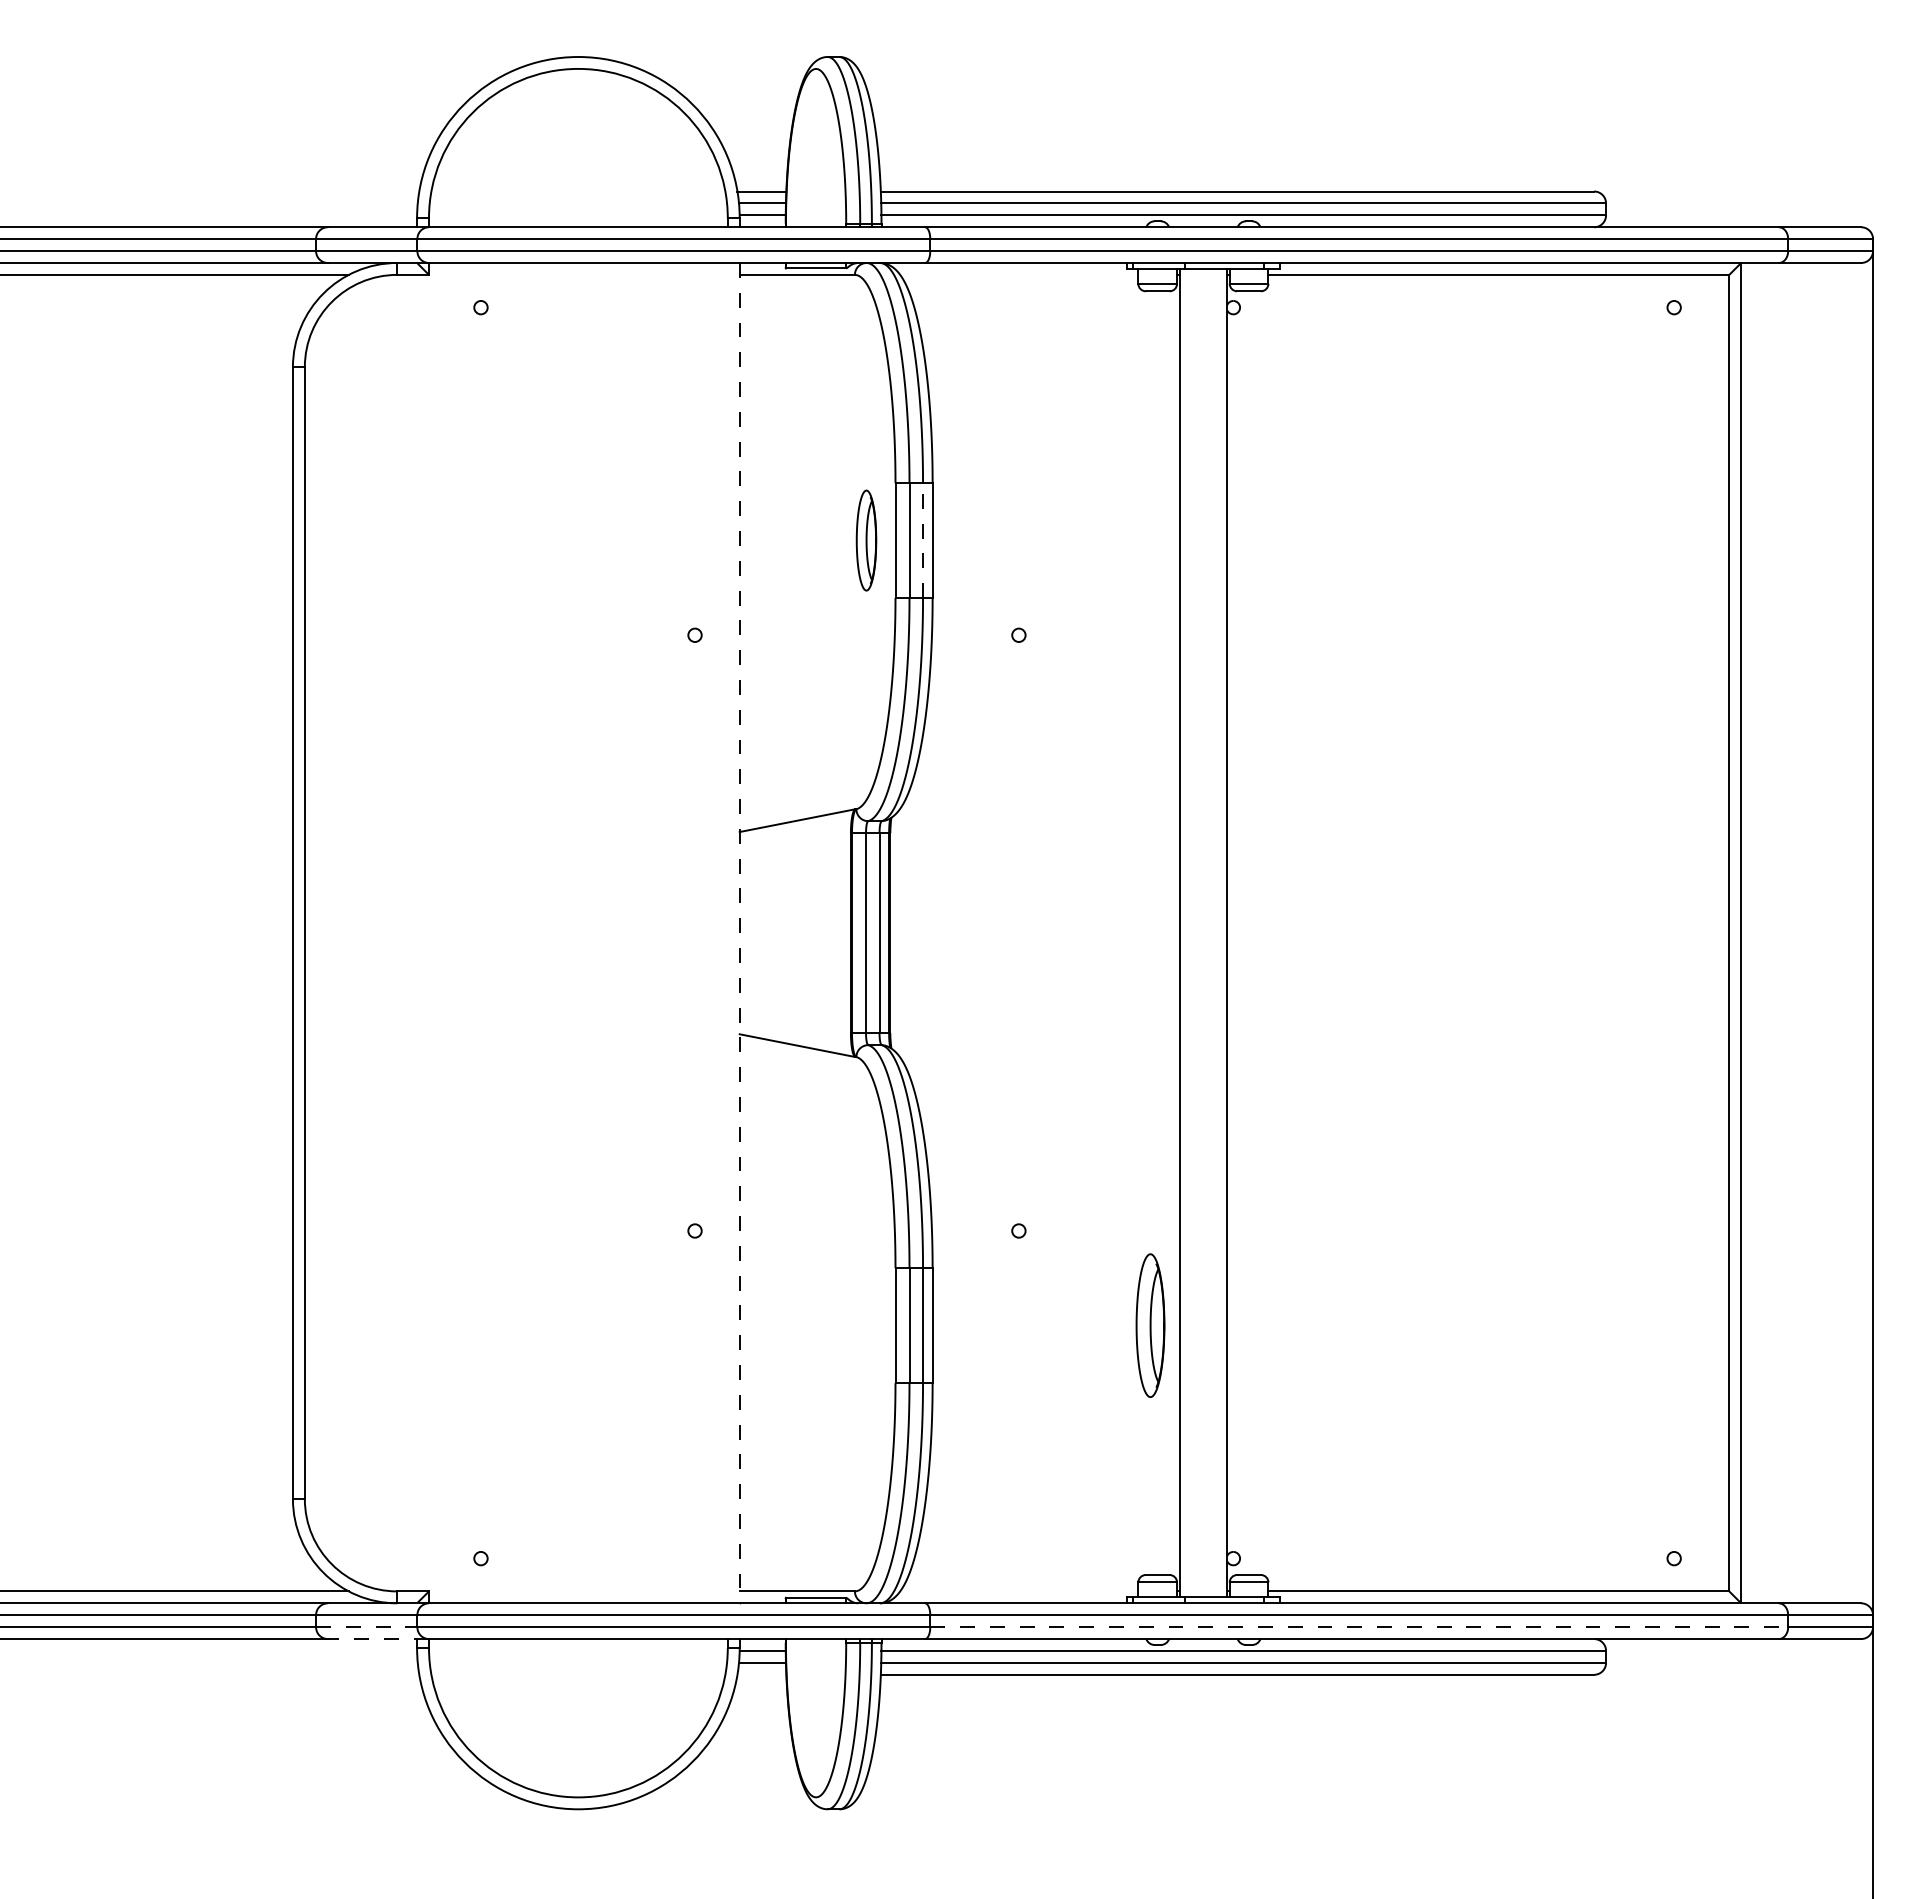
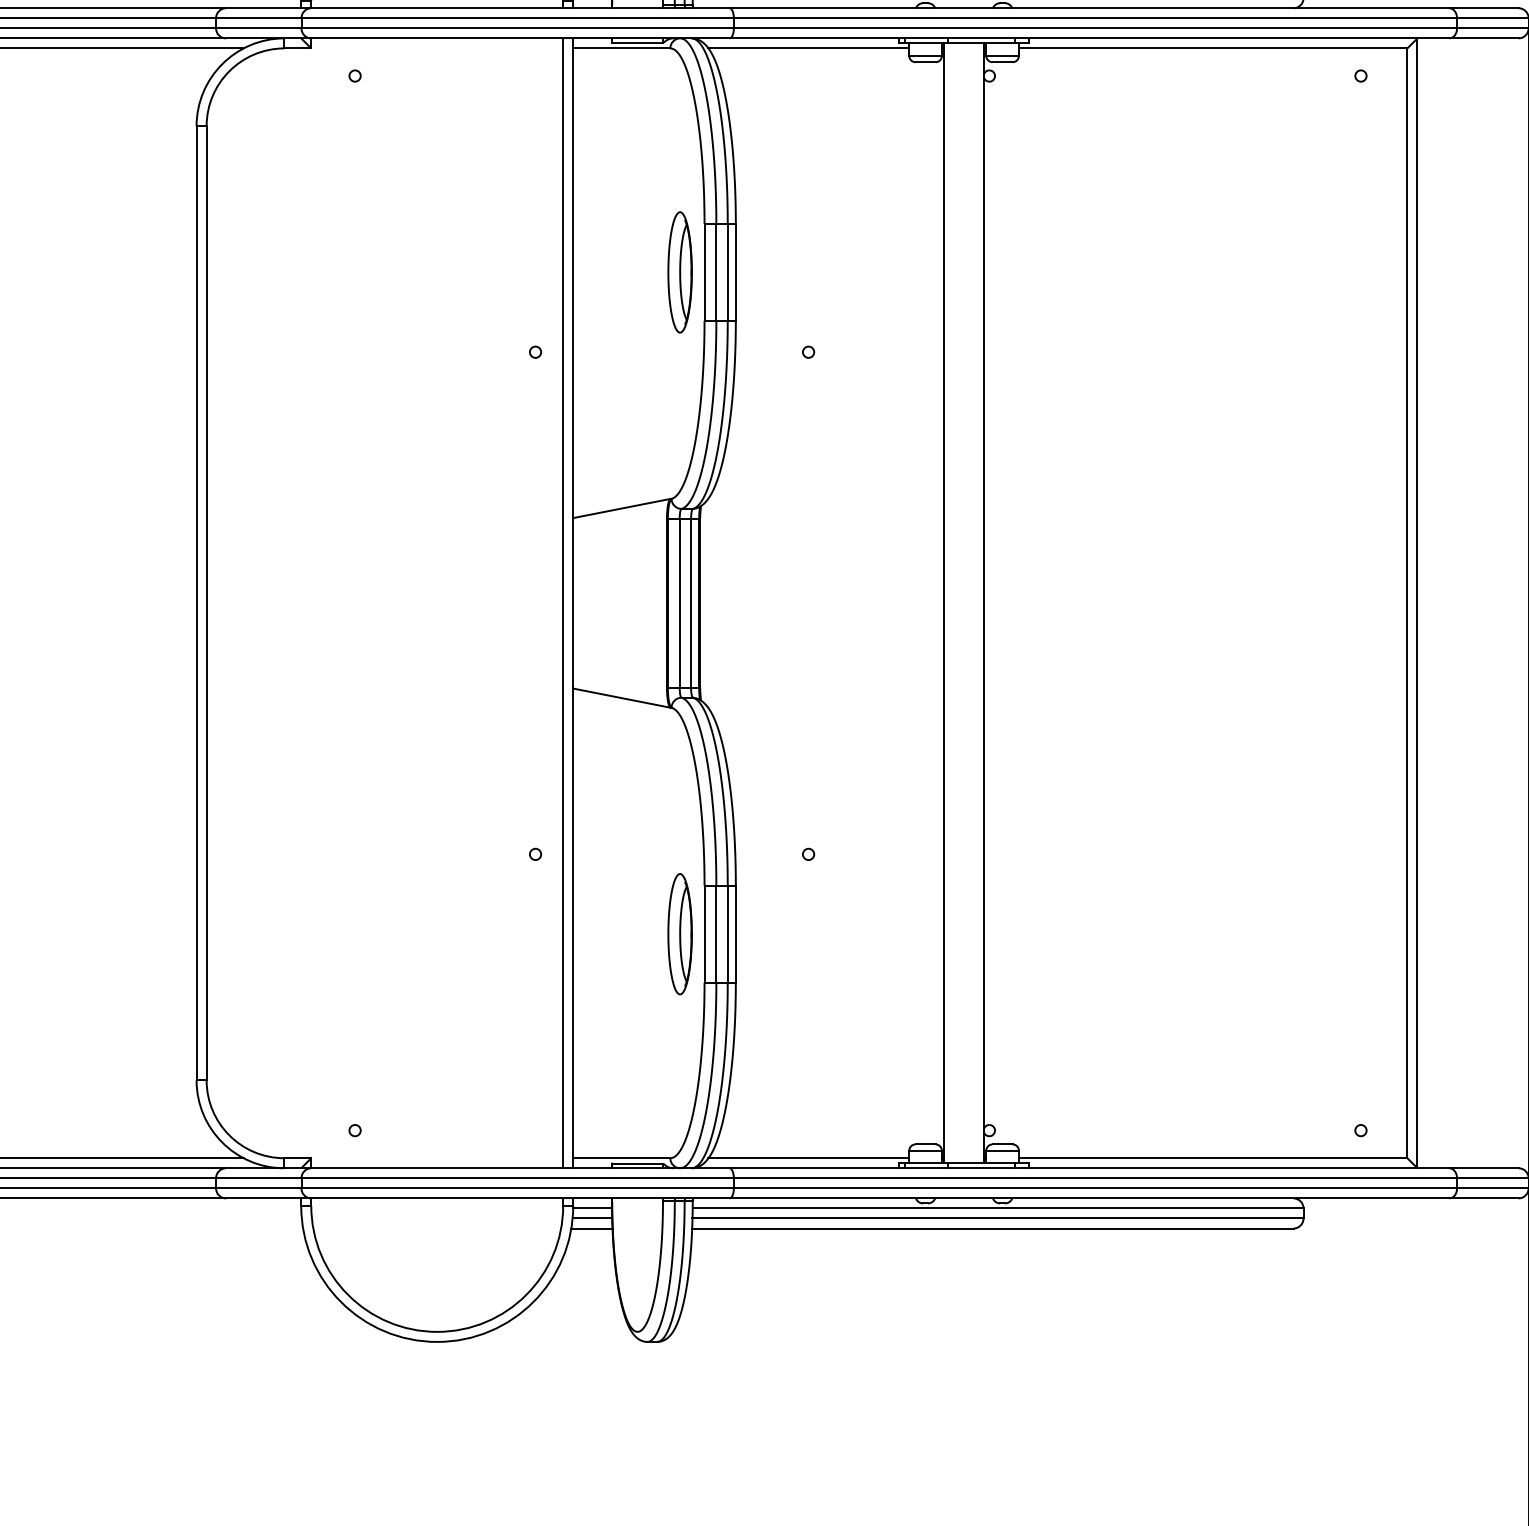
line: (1019, 274) -> (809, 48), added
part: (866, 540) -> (680, 272), size x1.43
line: (923, 540) -> (728, 272), dashed -> solid
line: (727, 933) -> (562, 603), added
line: (739, 933) -> (573, 603), dashed -> solid
part: (1150, 1325) -> (680, 934), moved
line: (1019, 1591) -> (809, 1158), added
line: (366, 1627) -> (258, 1188), dashed -> solid
line: (1359, 1627) -> (1095, 1188), dashed -> solid
line: (377, 1639) -> (267, 1198), dashed -> solid
line: (761, 1674) -> (591, 1228), added

